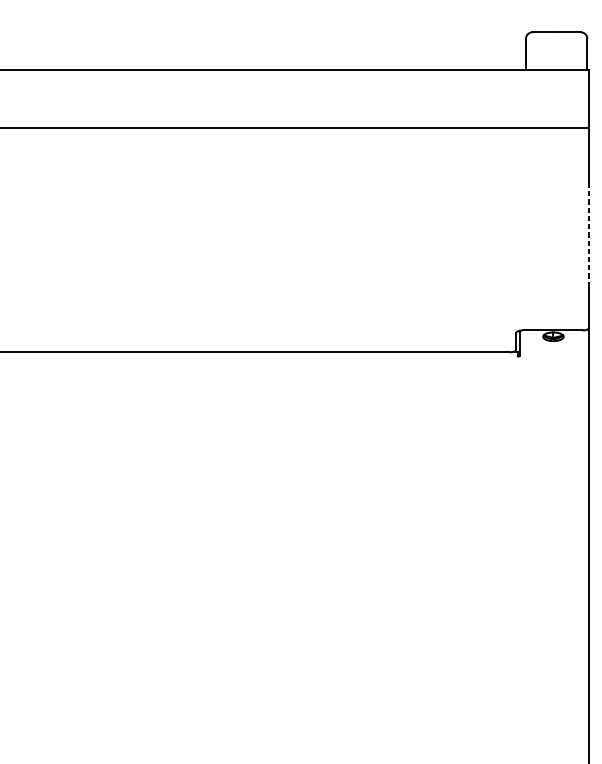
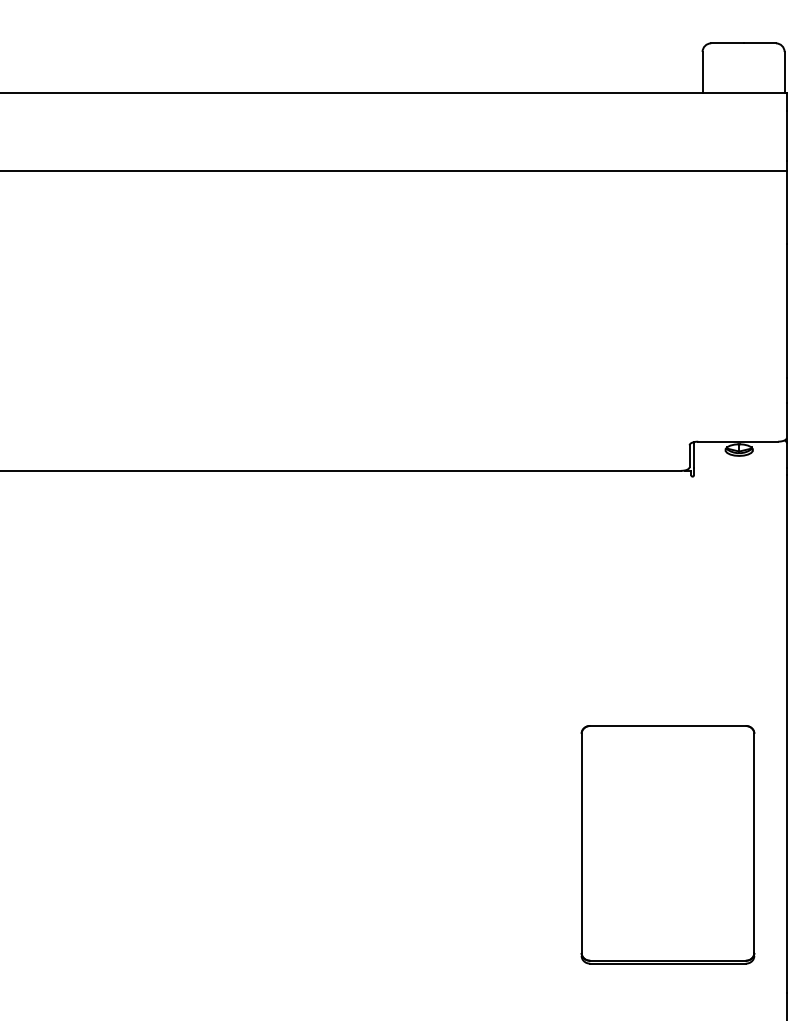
line: (588, 233) -> (786, 311), dashed -> solid
part: (499, 631) -> (667, 844), added

